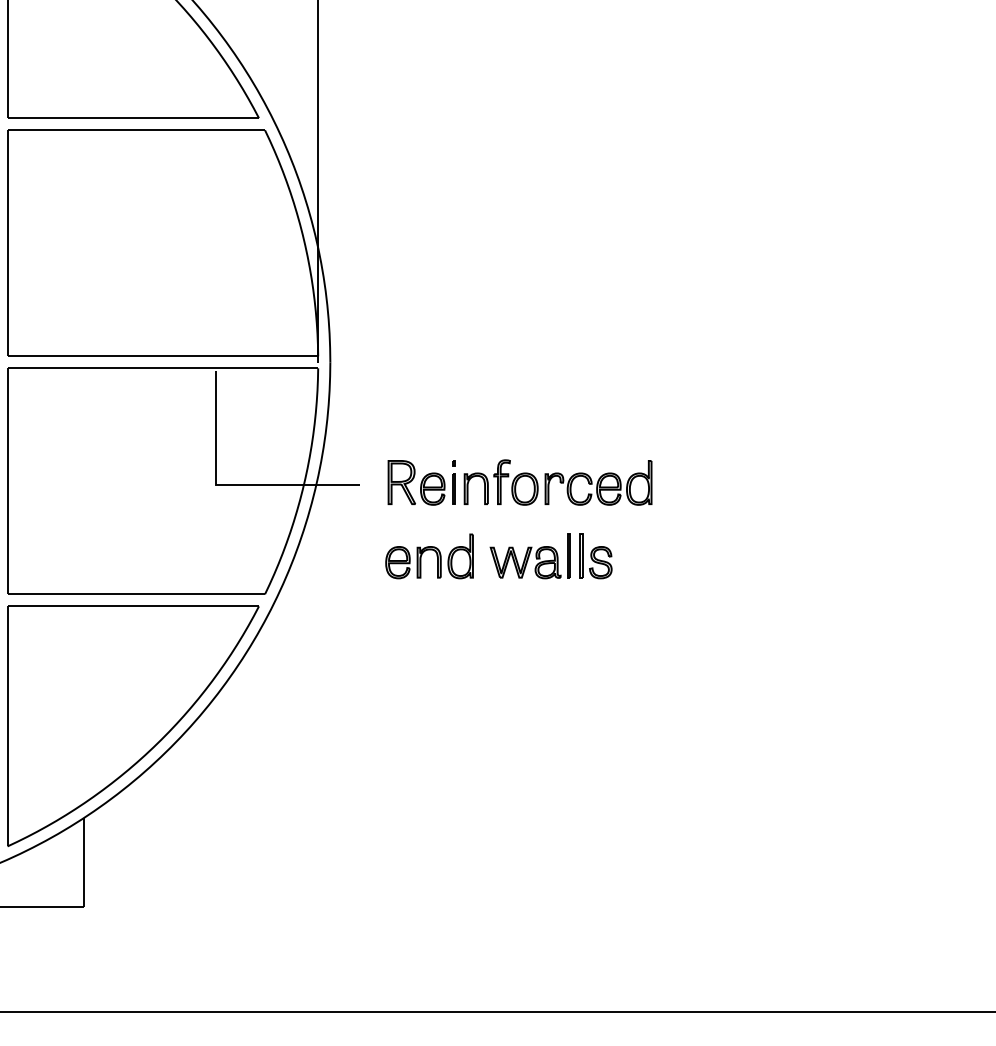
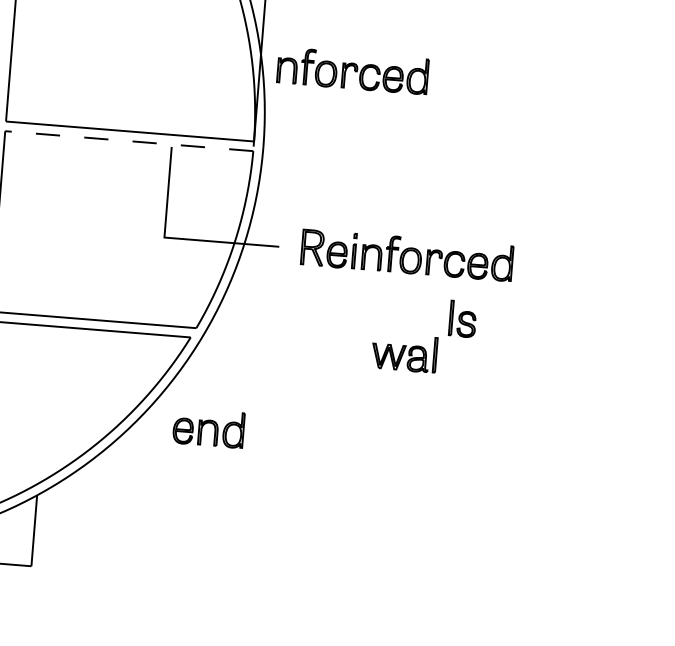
part: (433, 258) -> (352, 70), added
line: (162, 368) -> (128, 141), solid -> dashed
part: (429, 556) -> (208, 428), moved
part: (529, 556) -> (403, 353), moved

